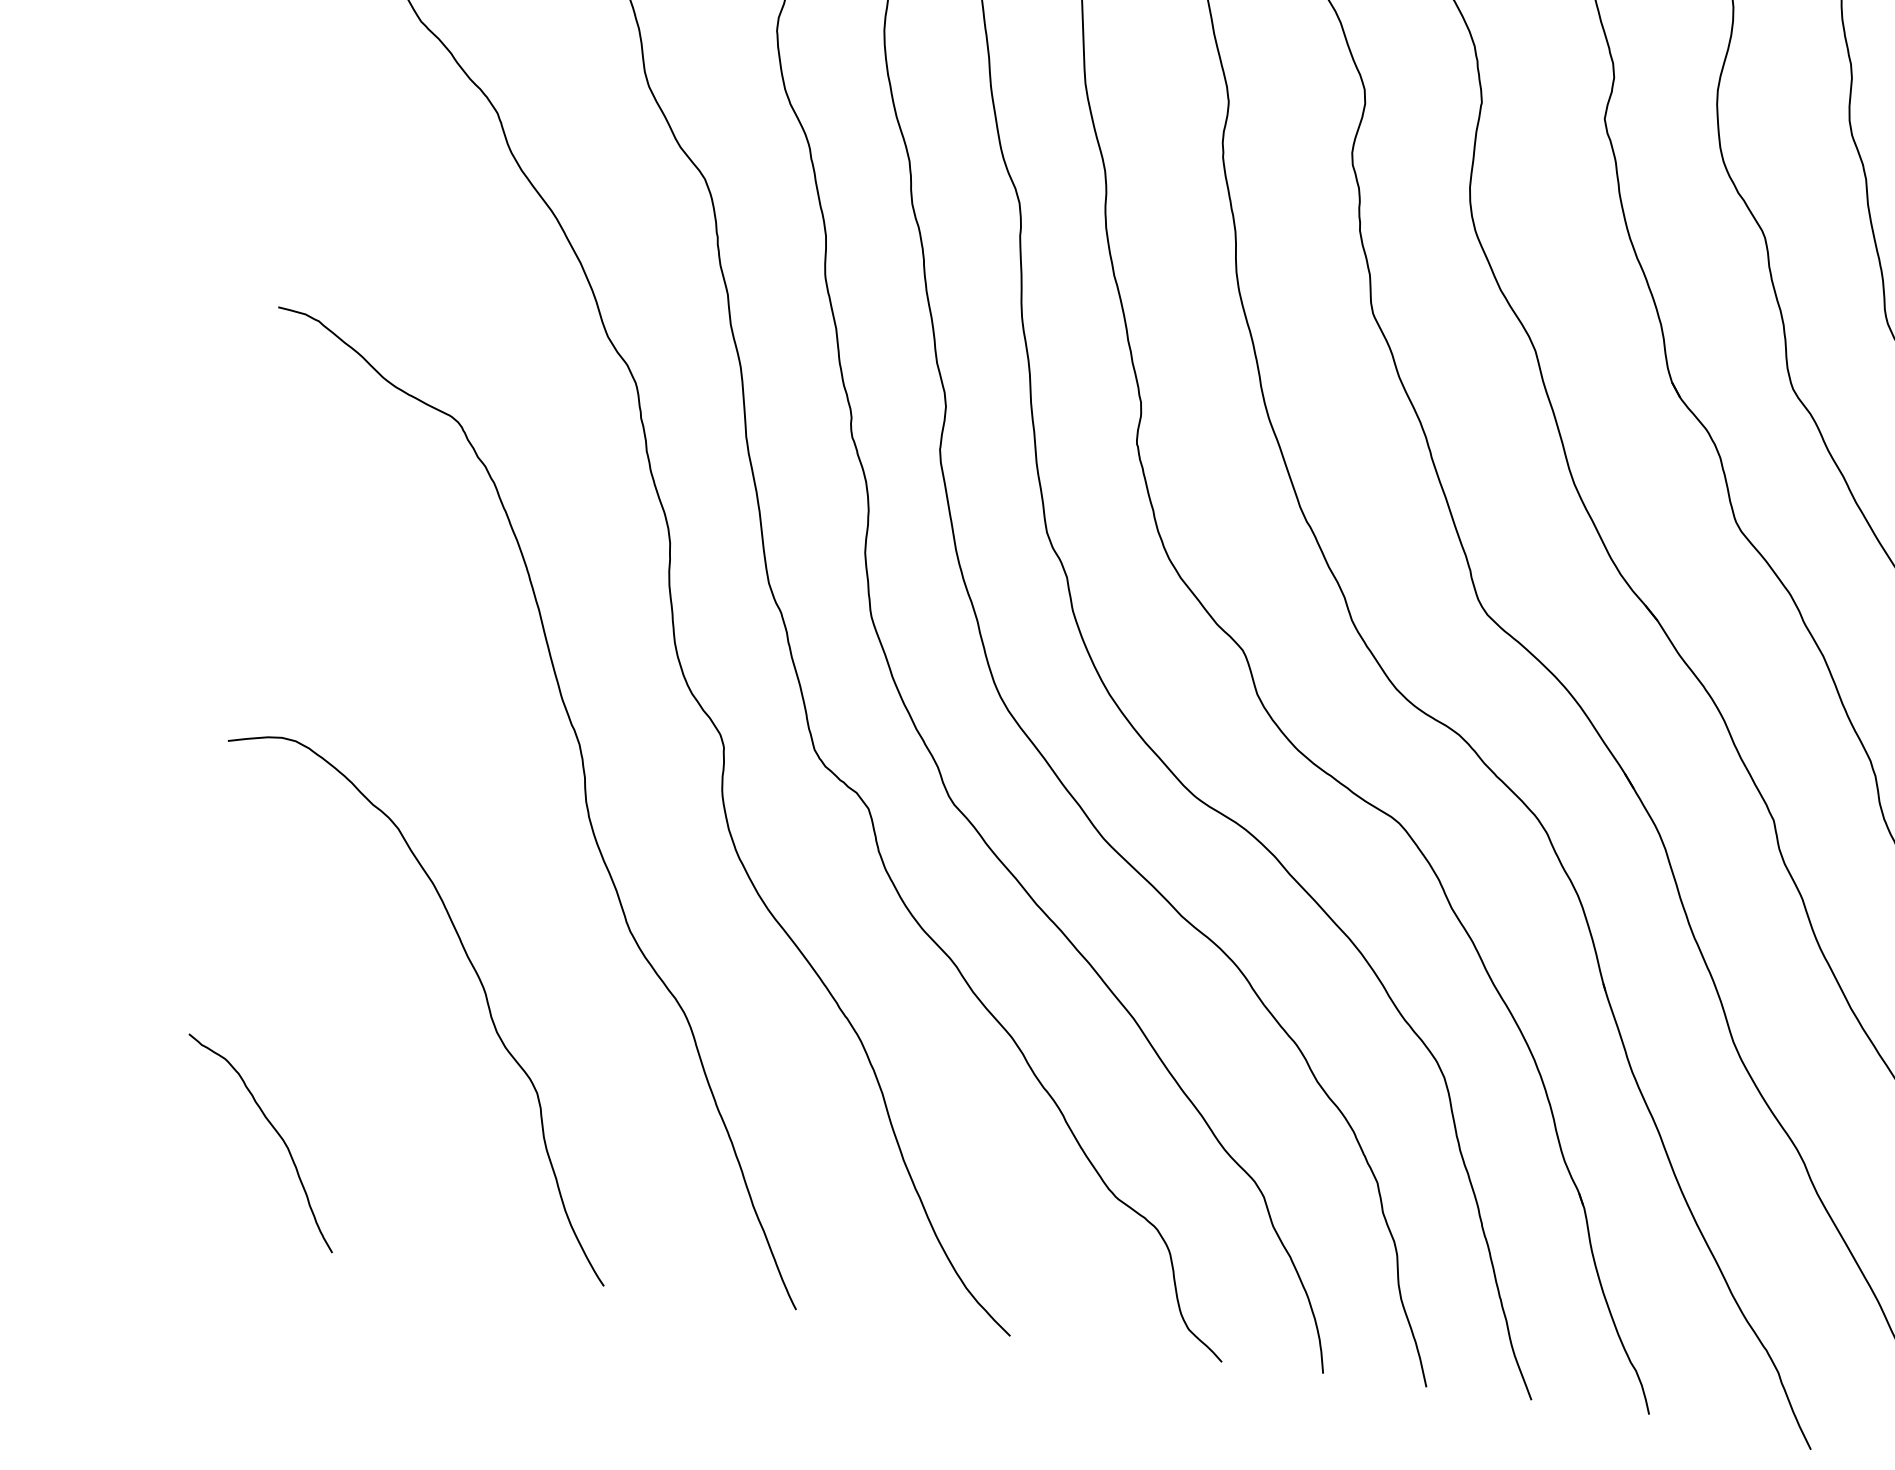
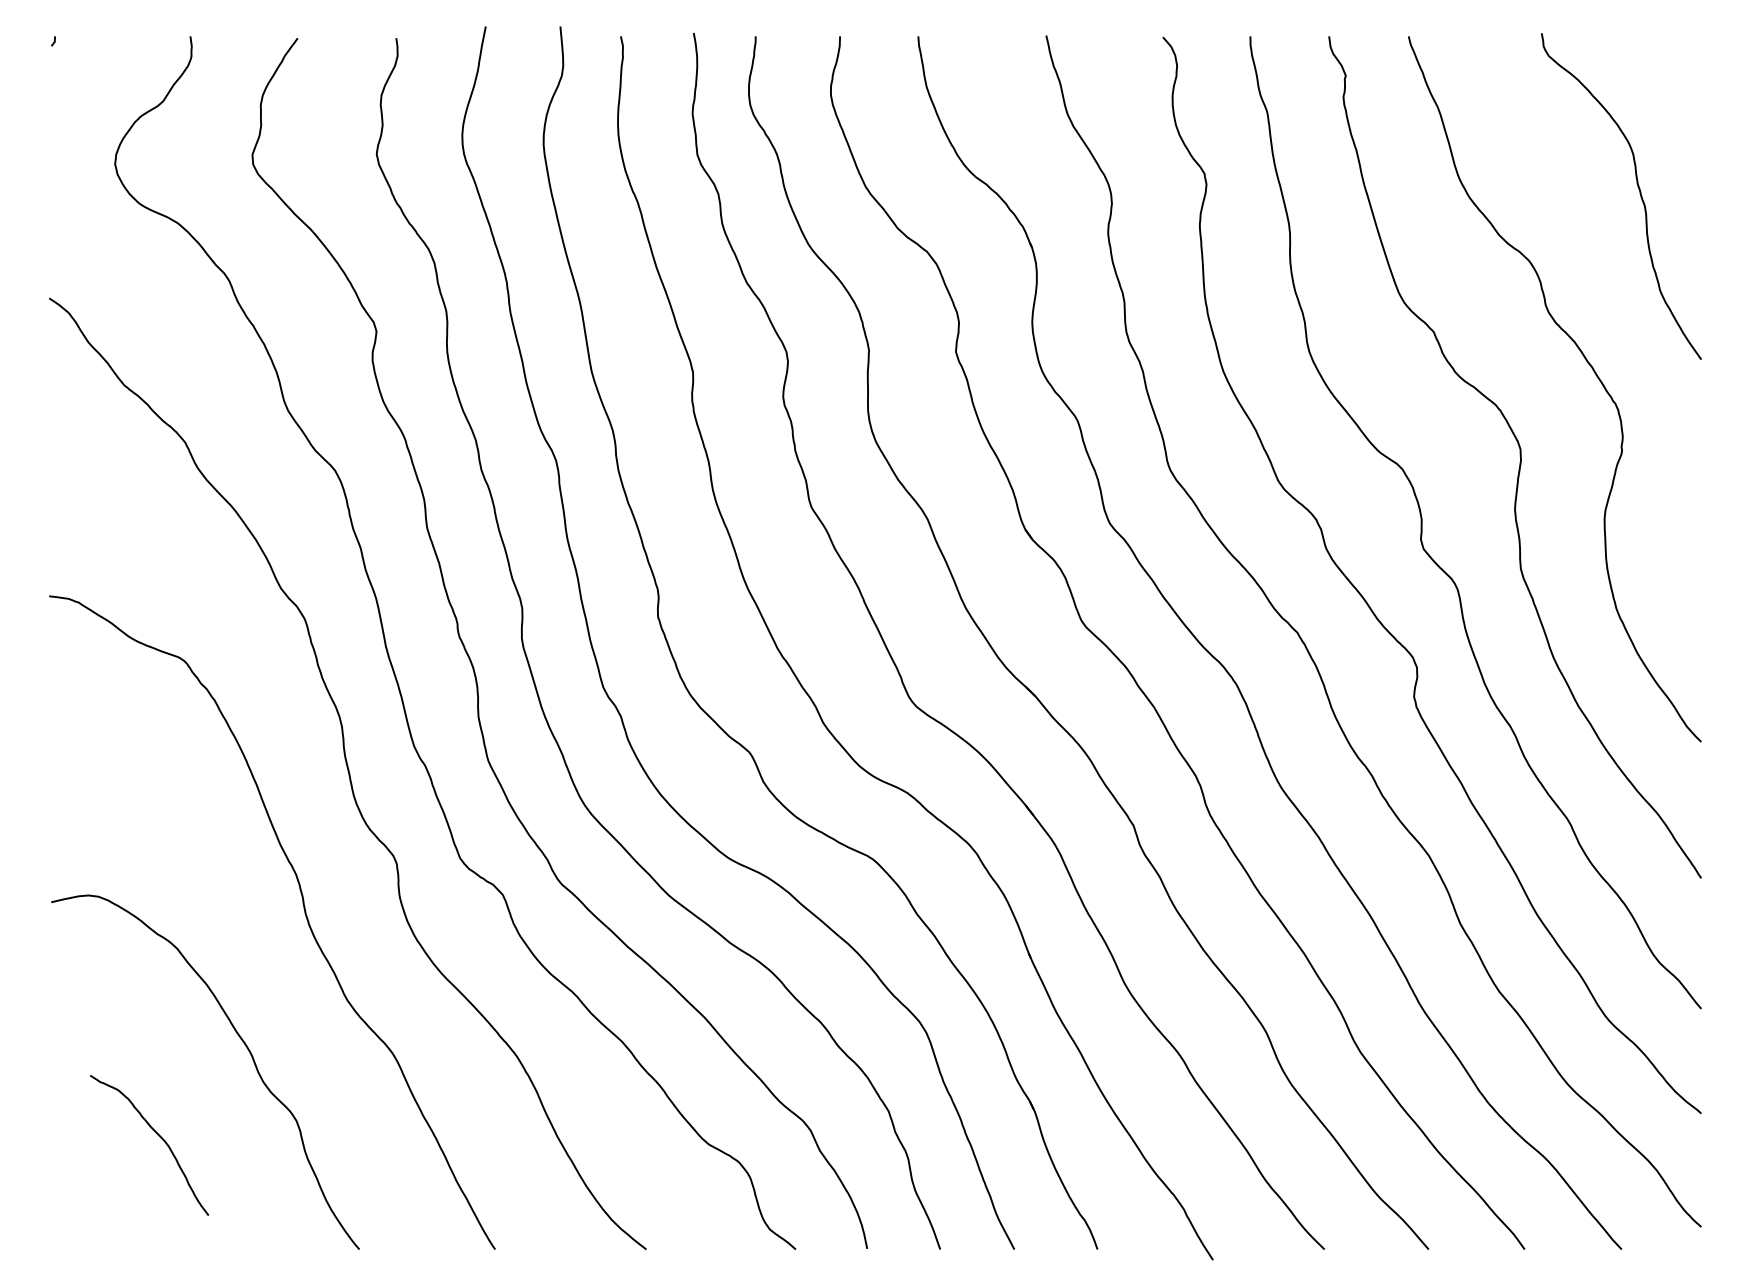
curve: (275, 1132) -> (158, 1136), moved

